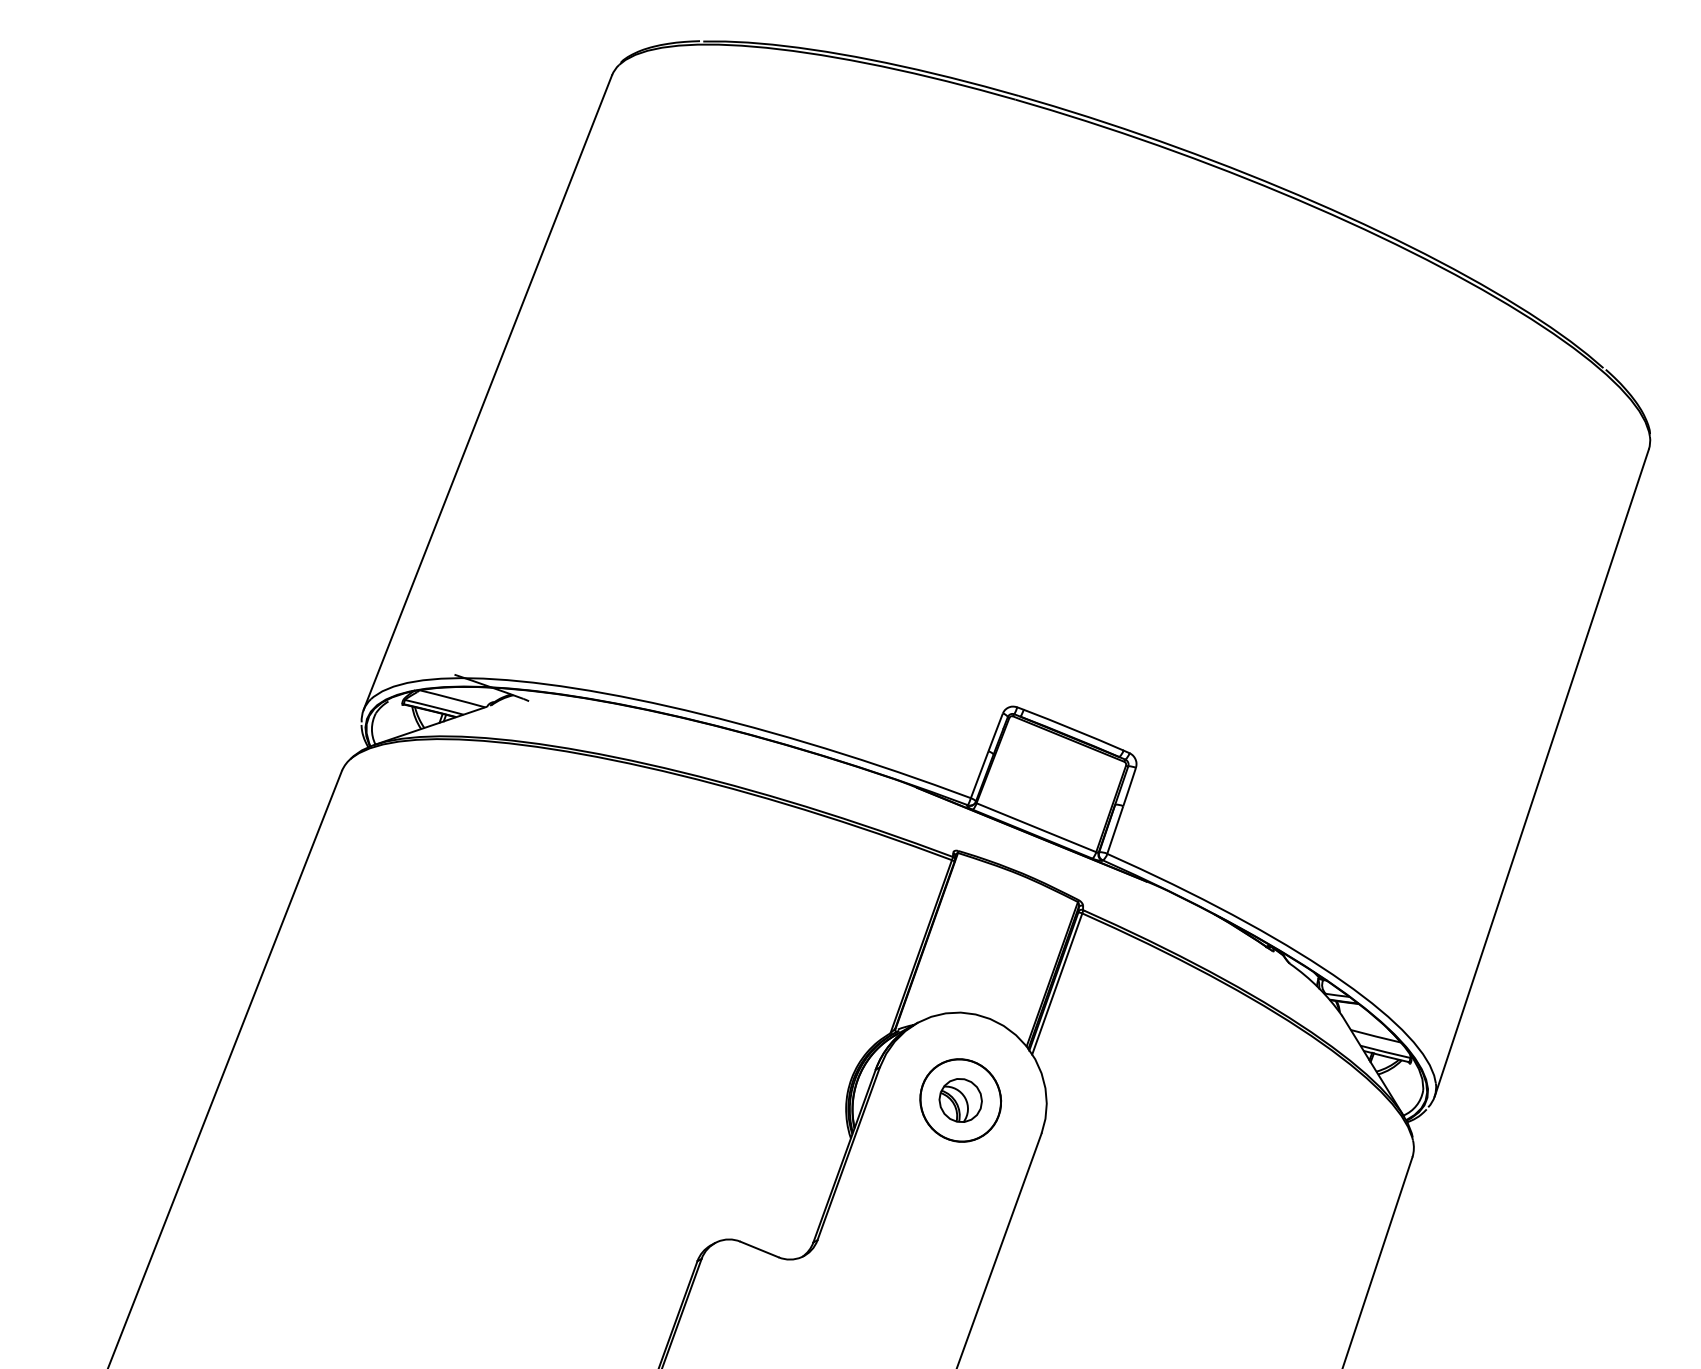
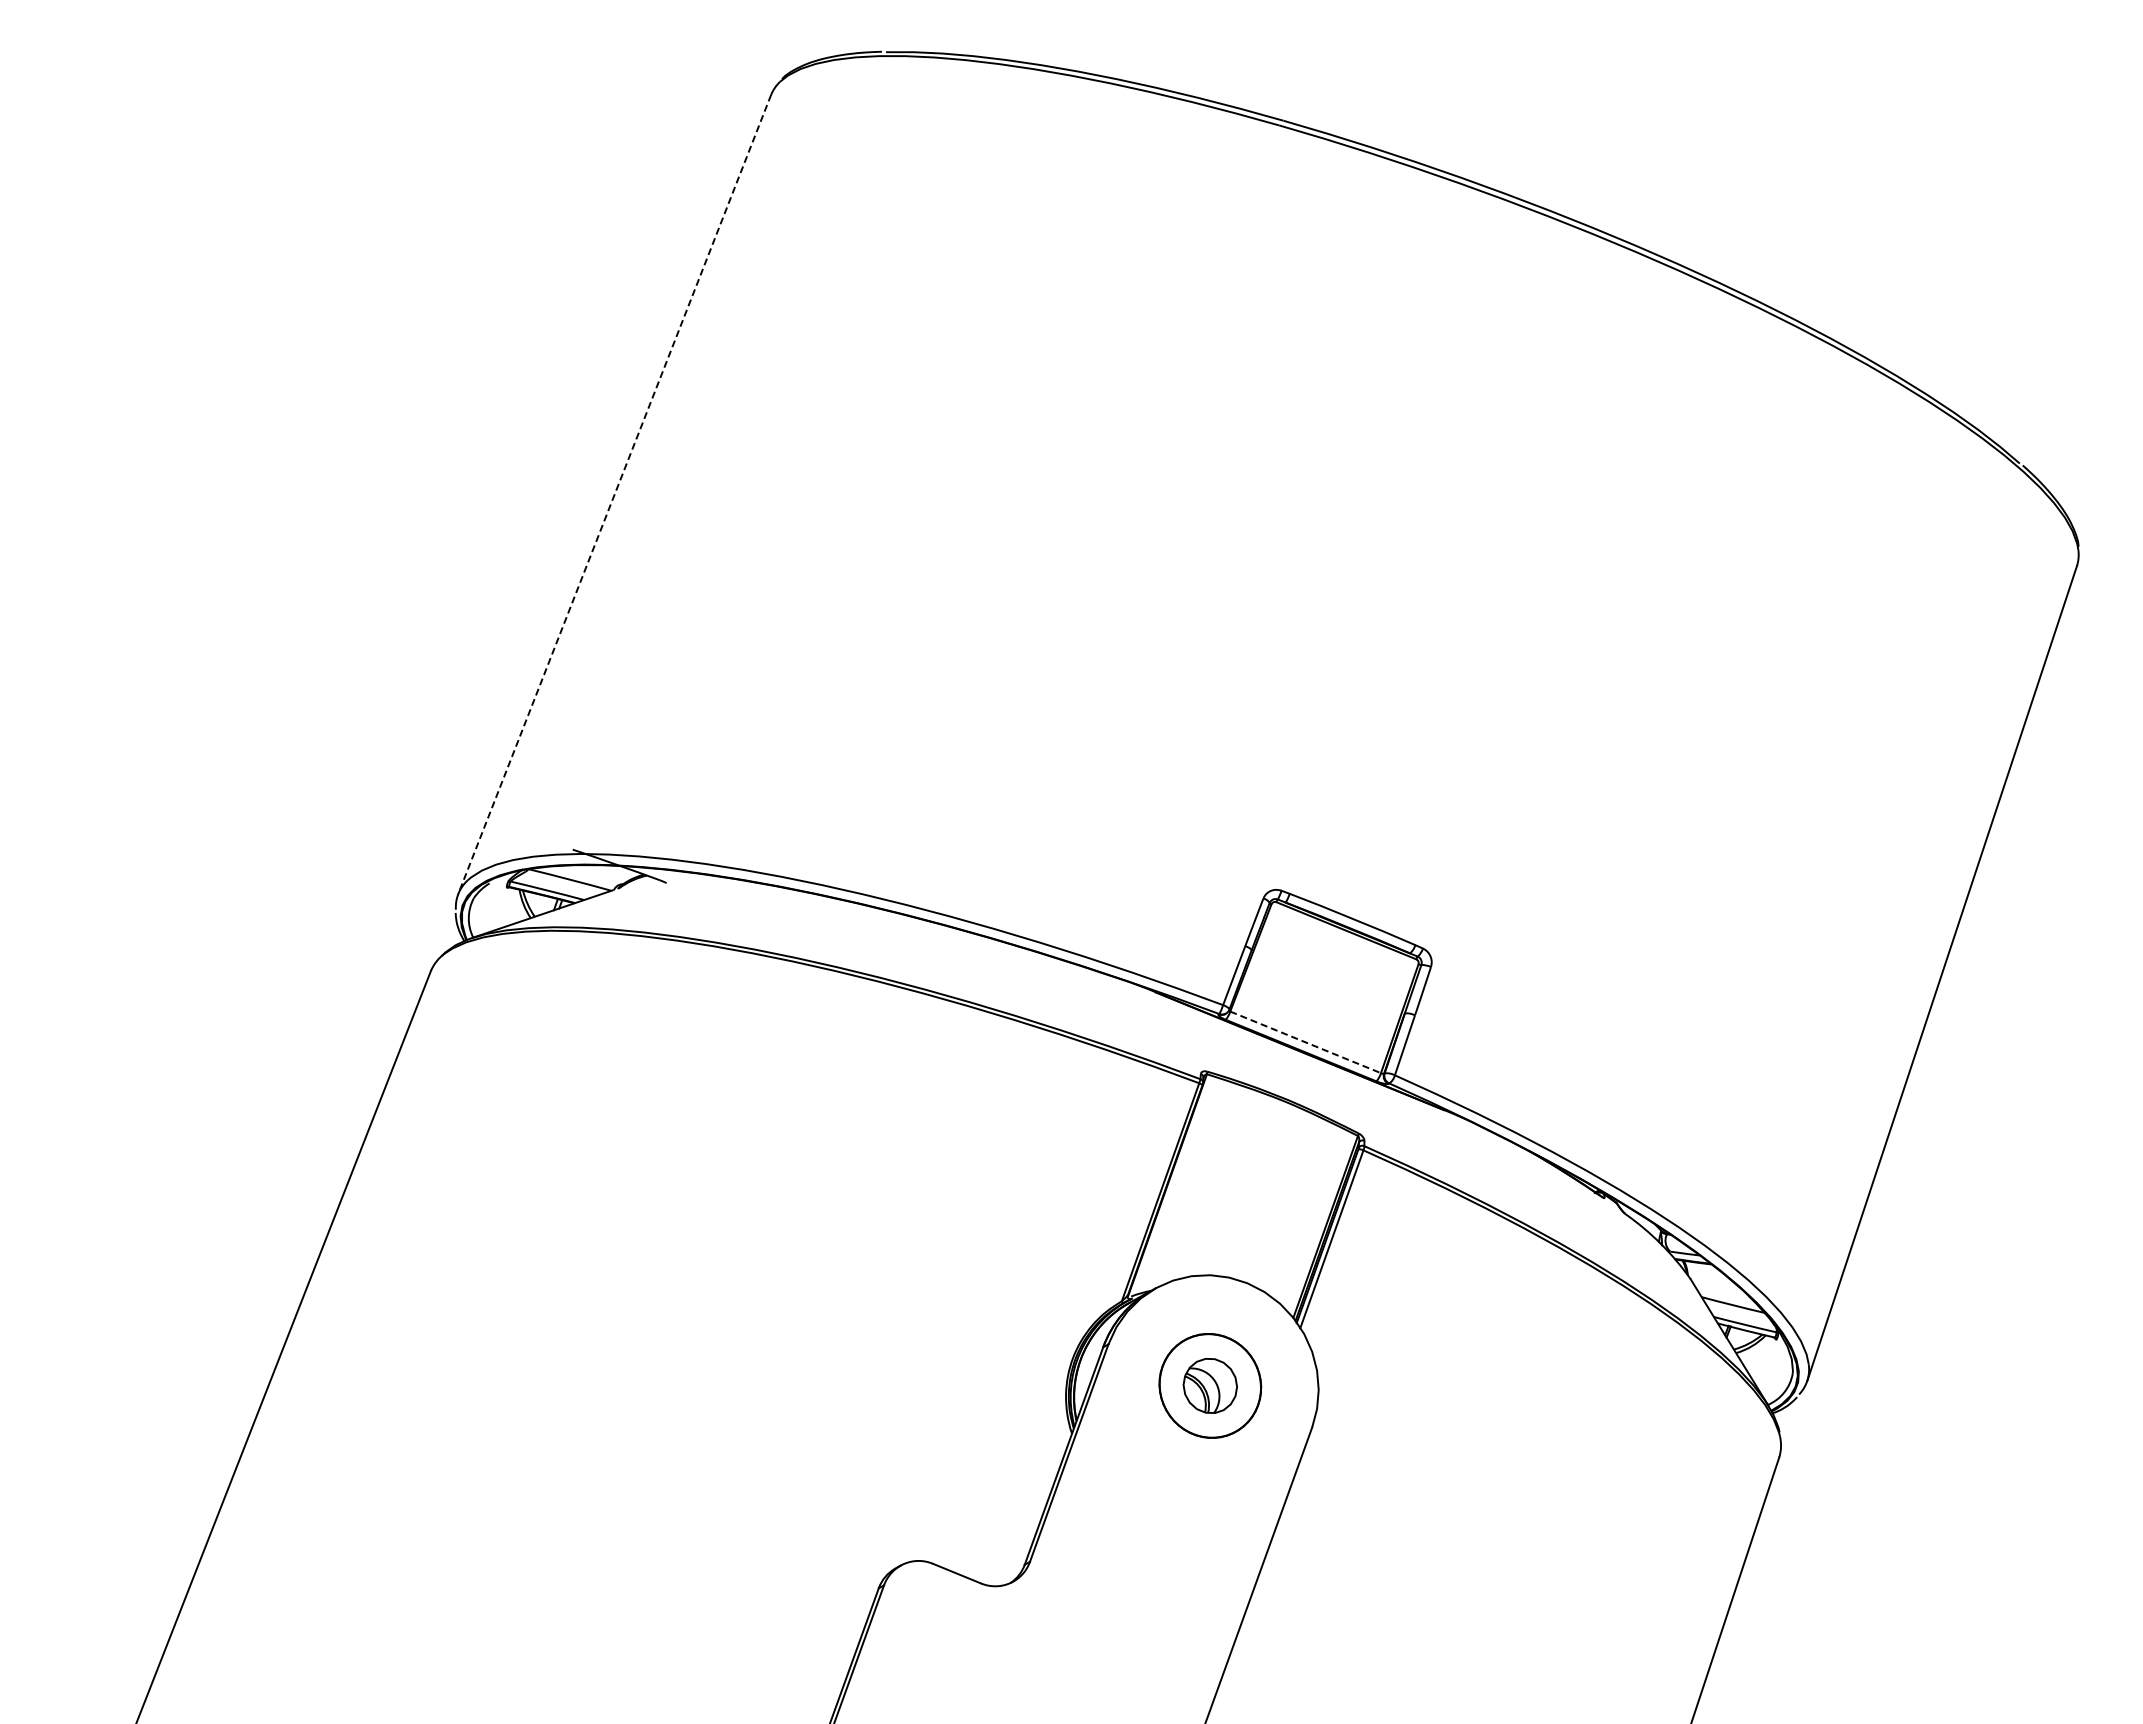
line: (487, 392) -> (614, 494), solid -> dashed
line: (1037, 827) -> (1306, 1042), solid -> dashed

